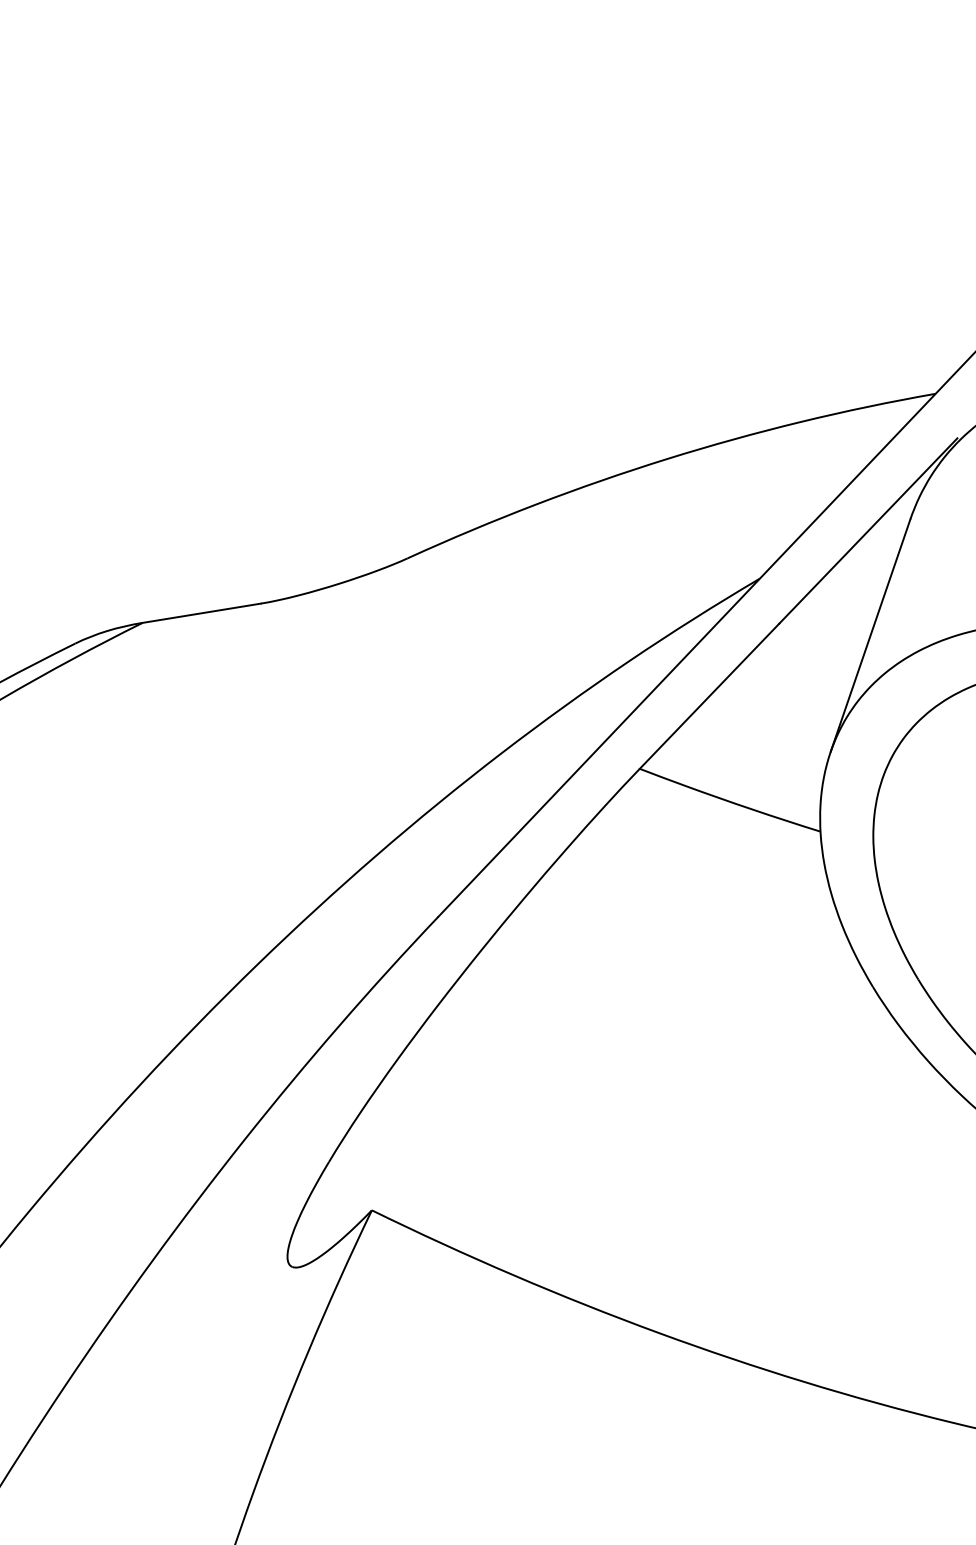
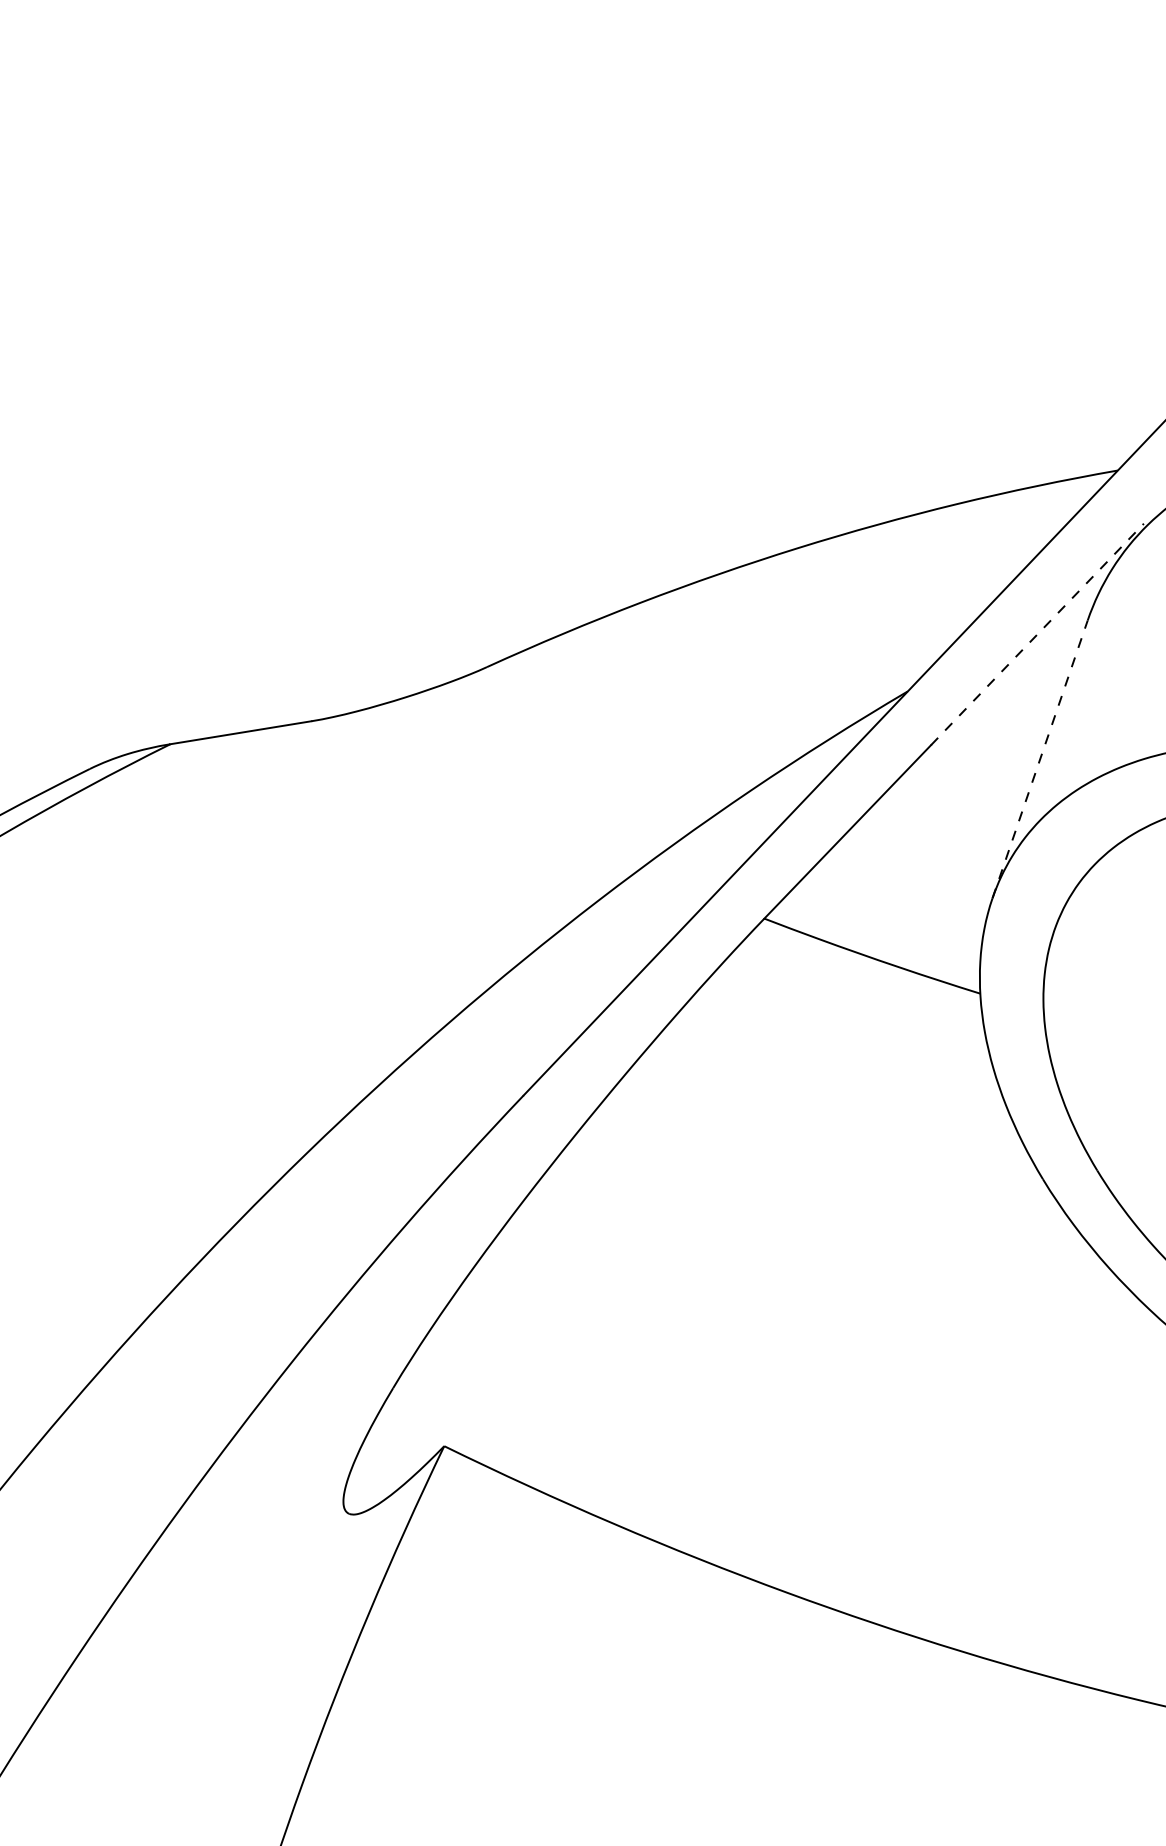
line: (868, 531) -> (1037, 634), solid -> dashed
line: (870, 635) -> (1040, 759), solid -> dashed

